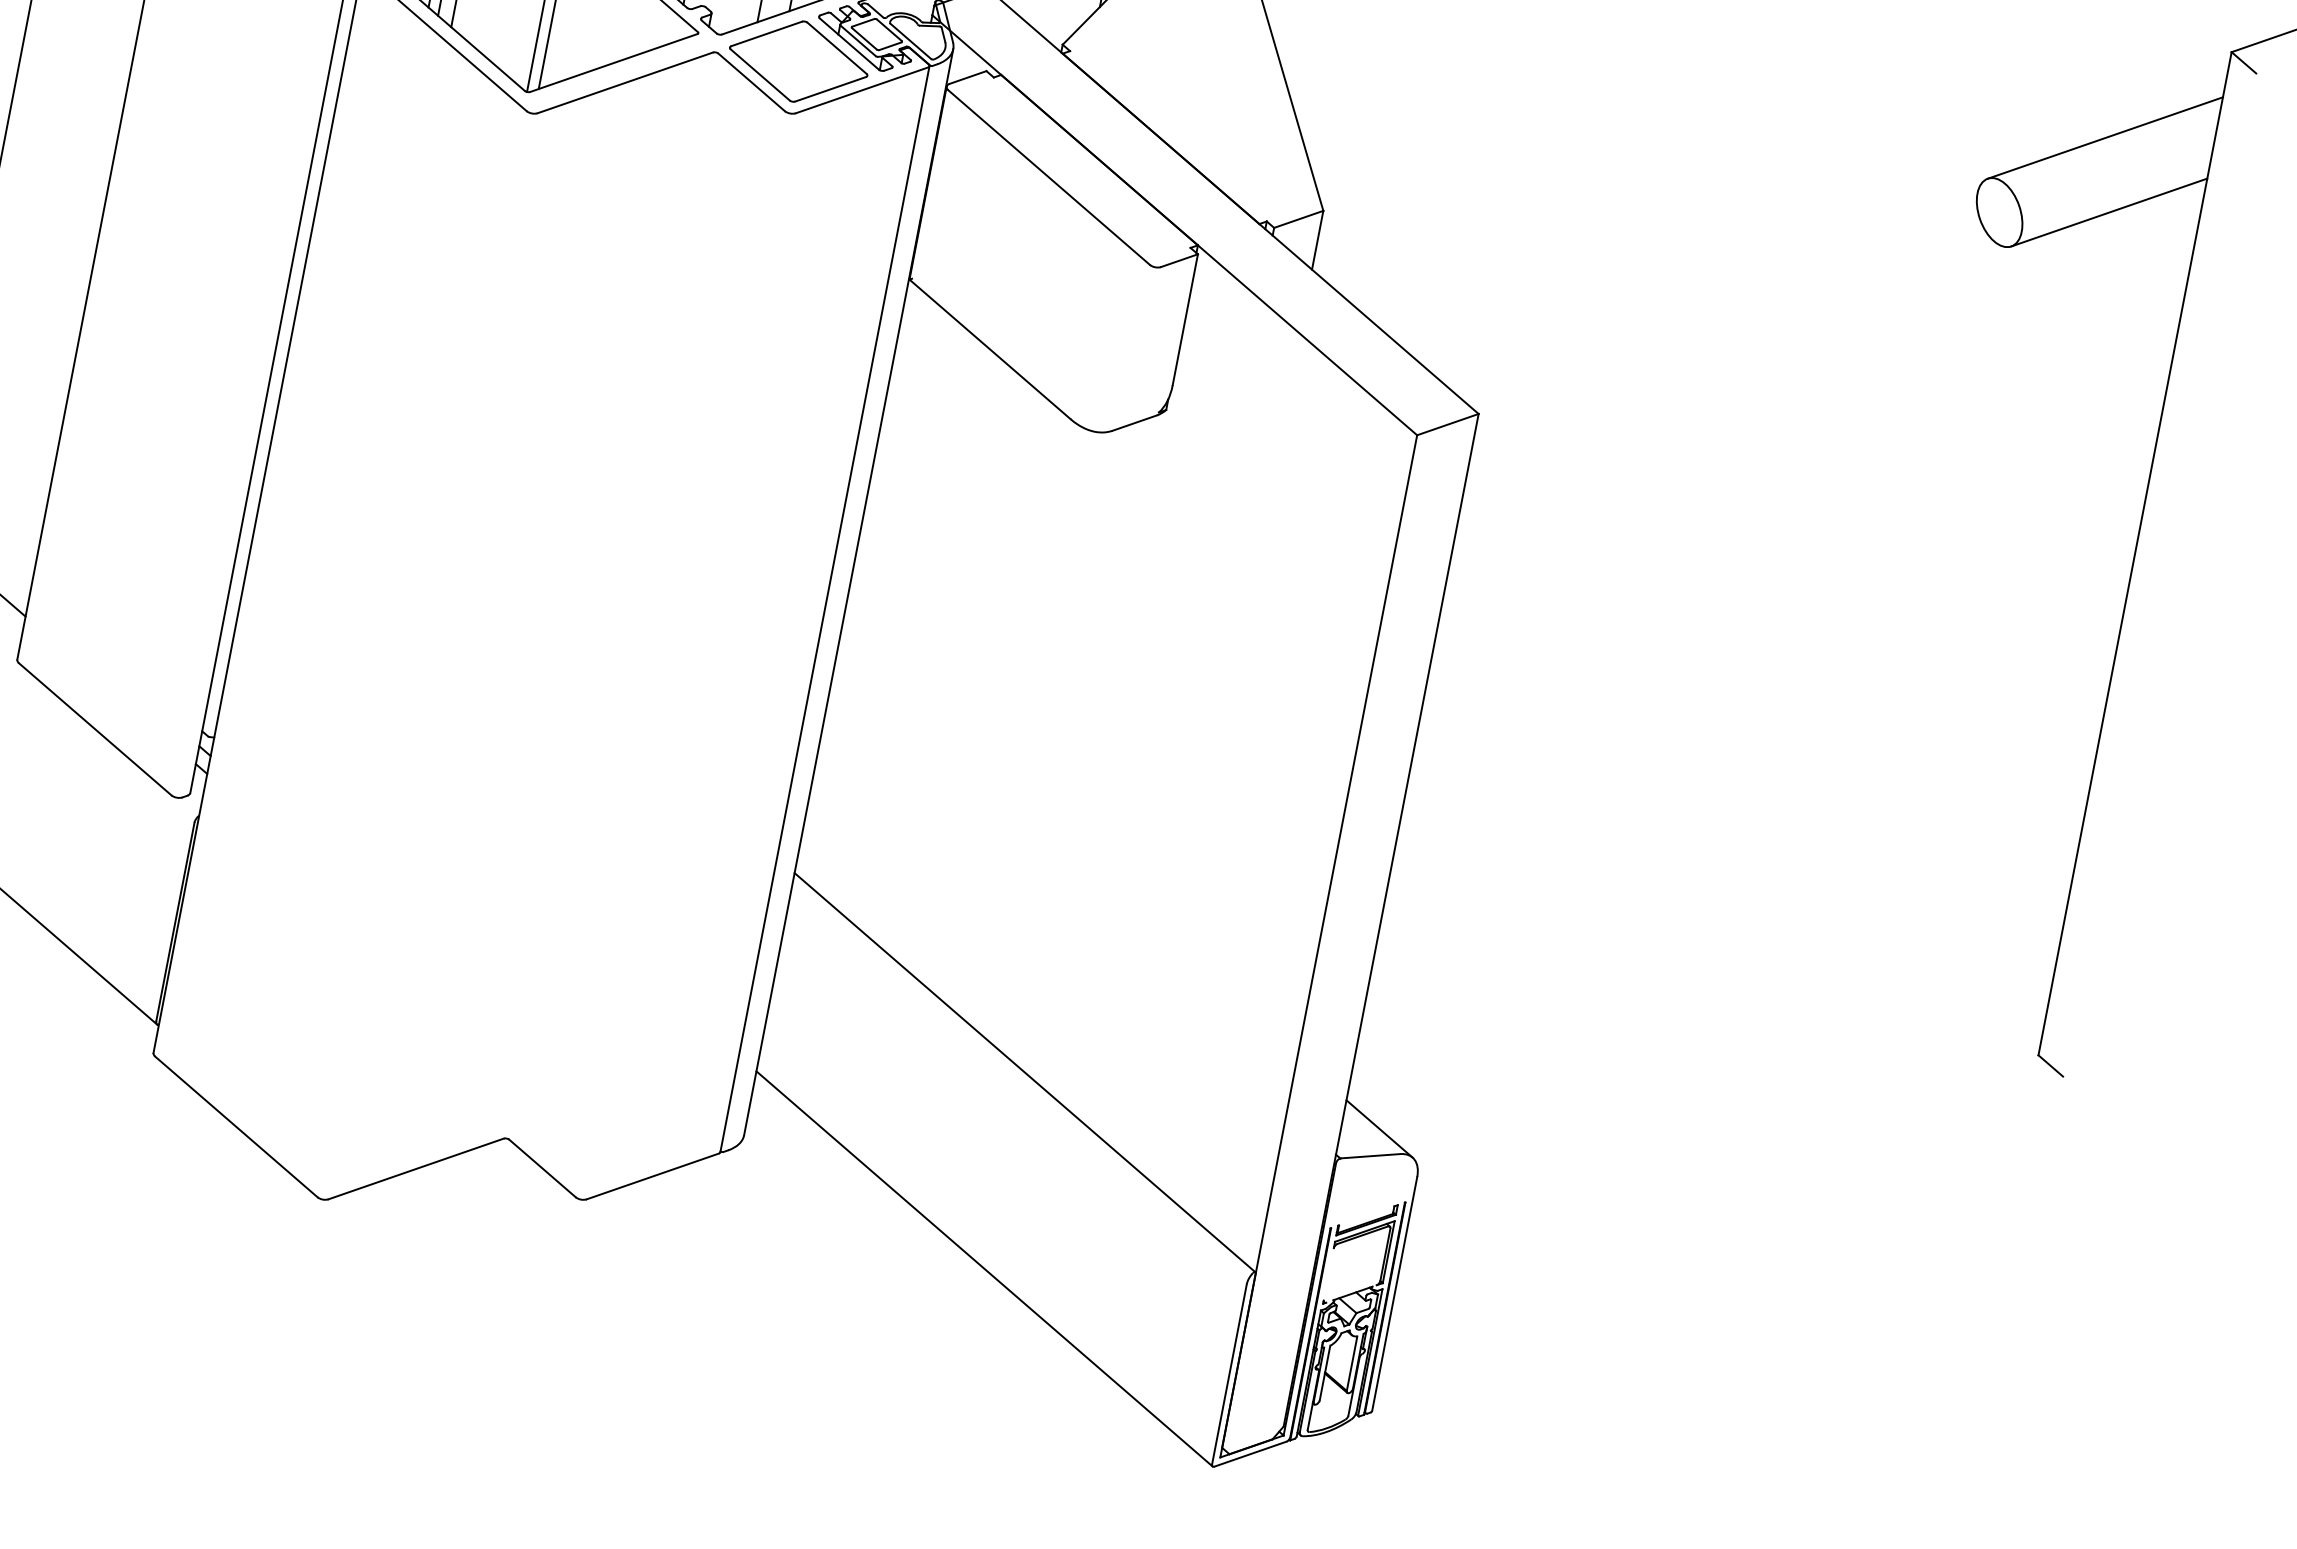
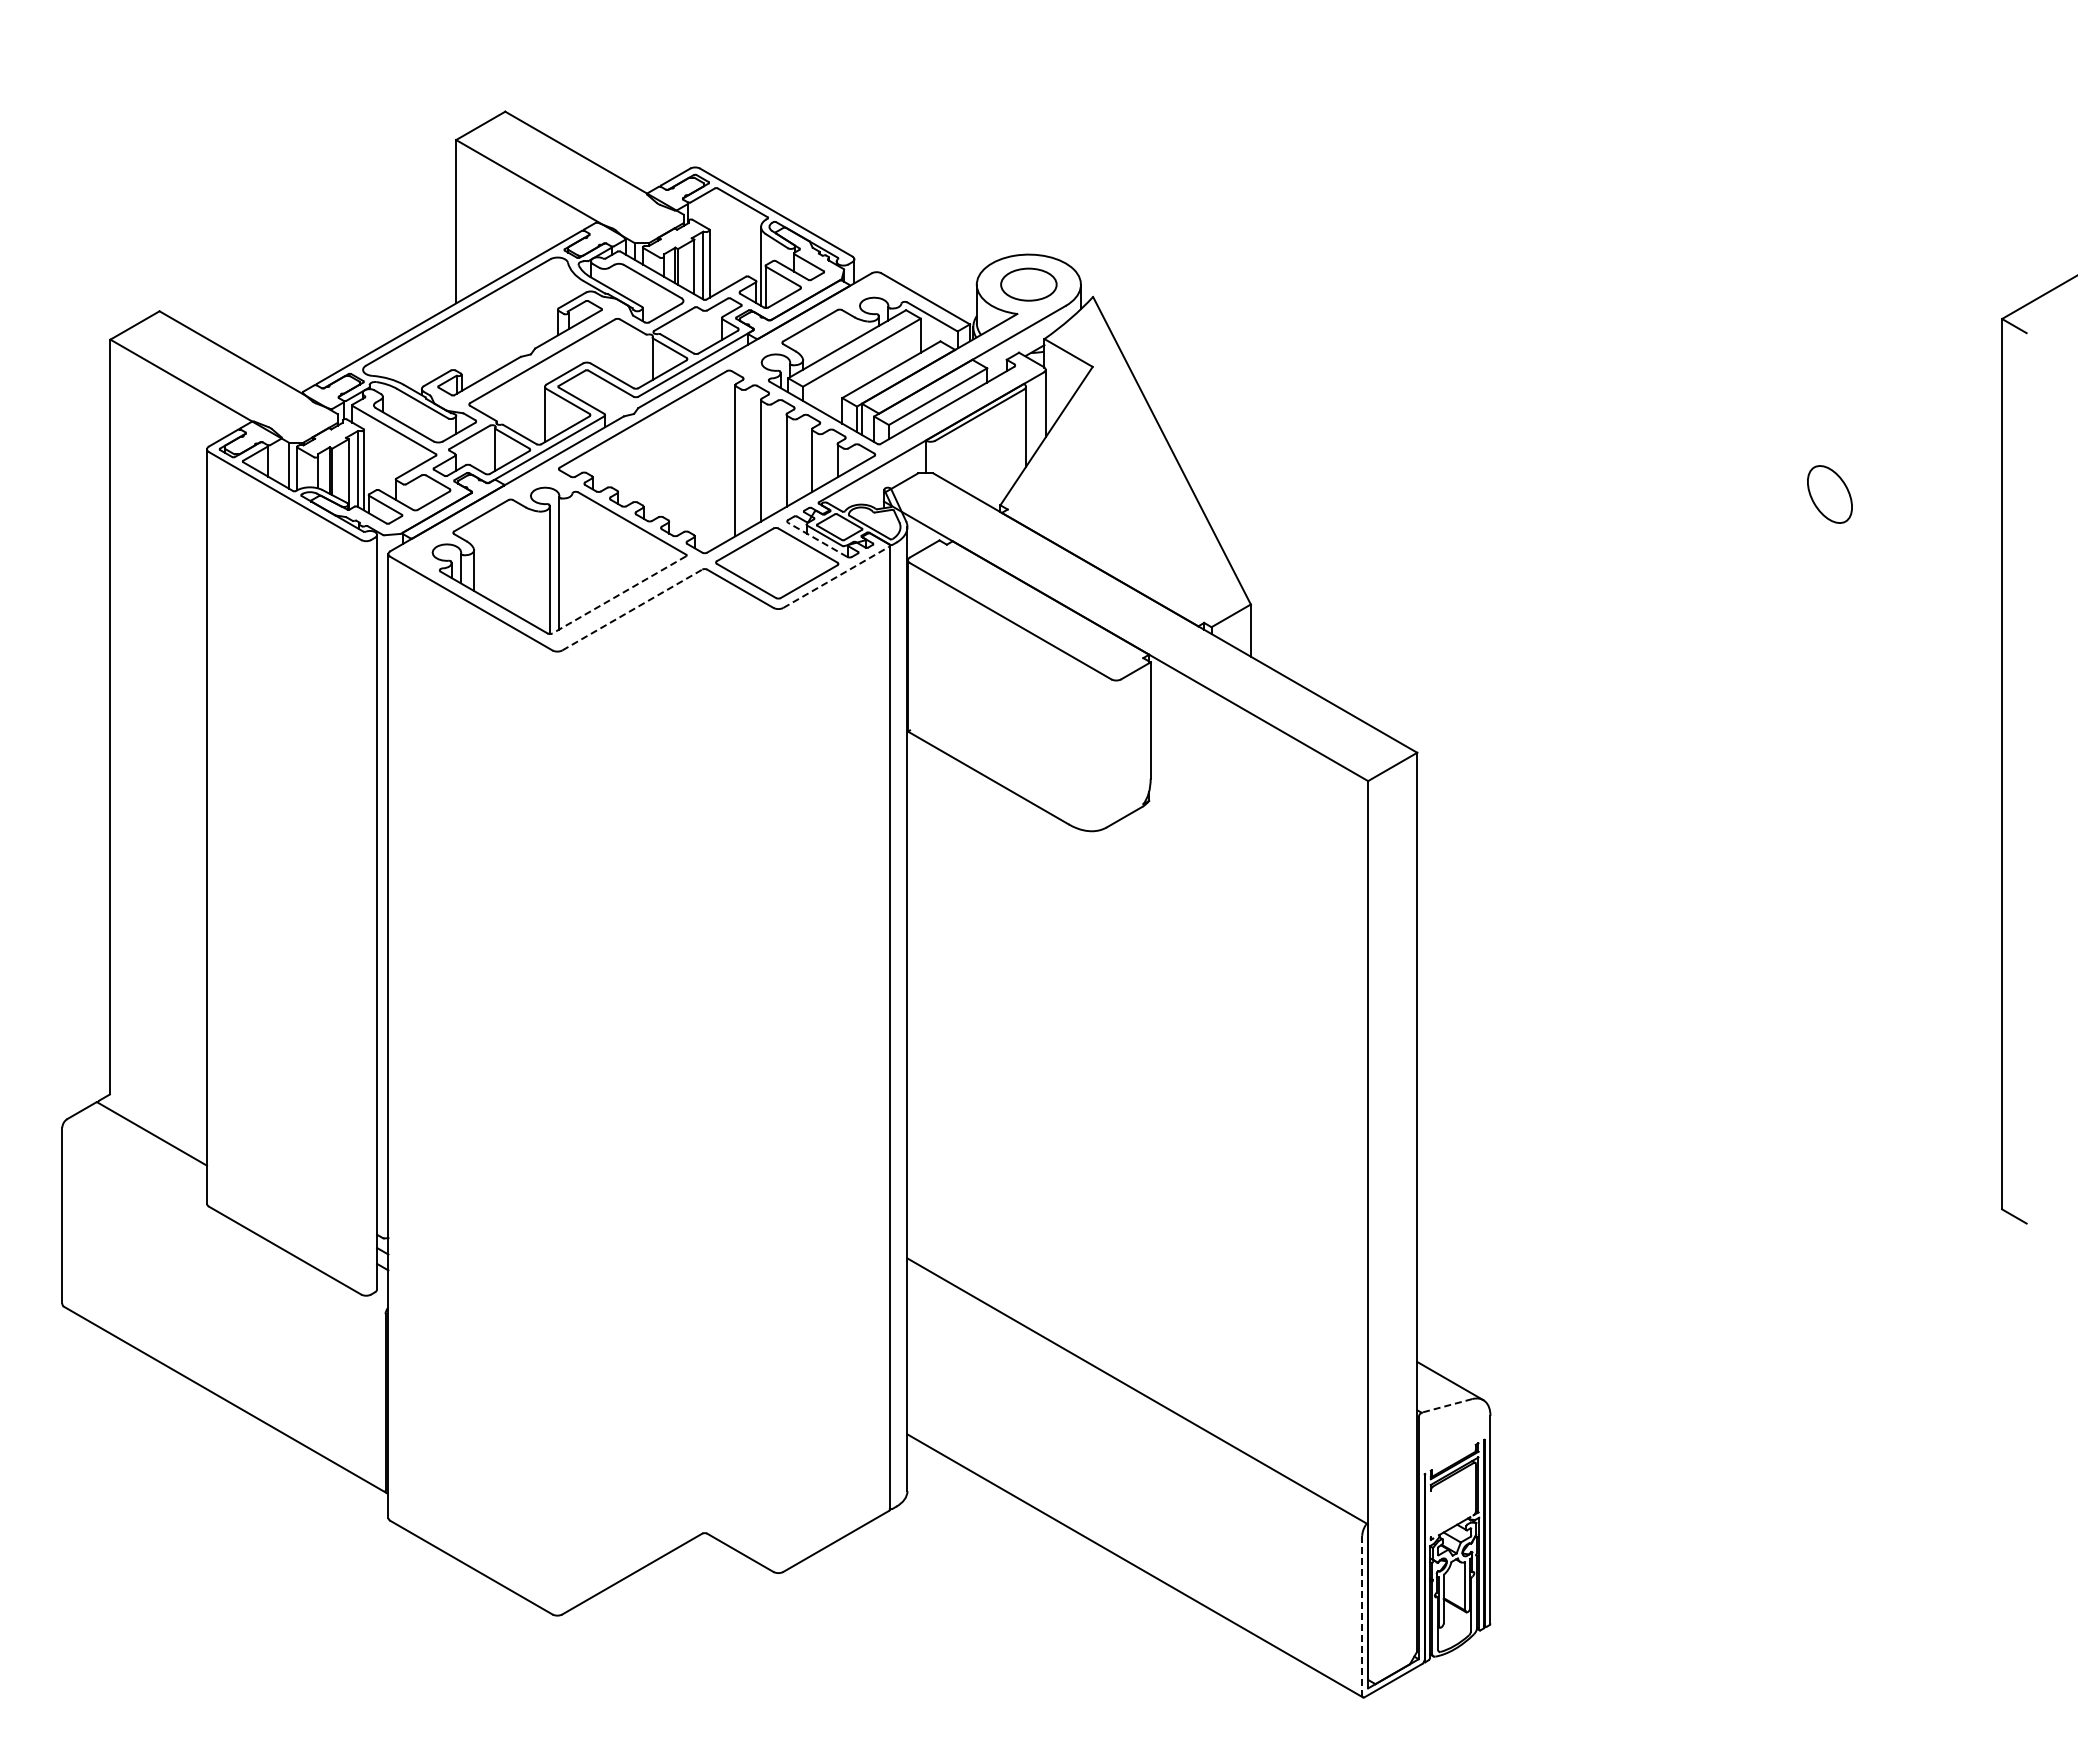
line: (849, 43) -> (817, 539), solid -> dashed
line: (612, 63) -> (618, 595), solid -> dashed
line: (625, 83) -> (632, 610), solid -> dashed
line: (862, 90) -> (836, 577), solid -> dashed
line: (2105, 138) -> (1908, 413), removed
line: (2108, 212) -> (1923, 476), removed
line: (1371, 1155) -> (1447, 1405), solid -> dashed
line: (1229, 1374) -> (1362, 1615), solid -> dashed

